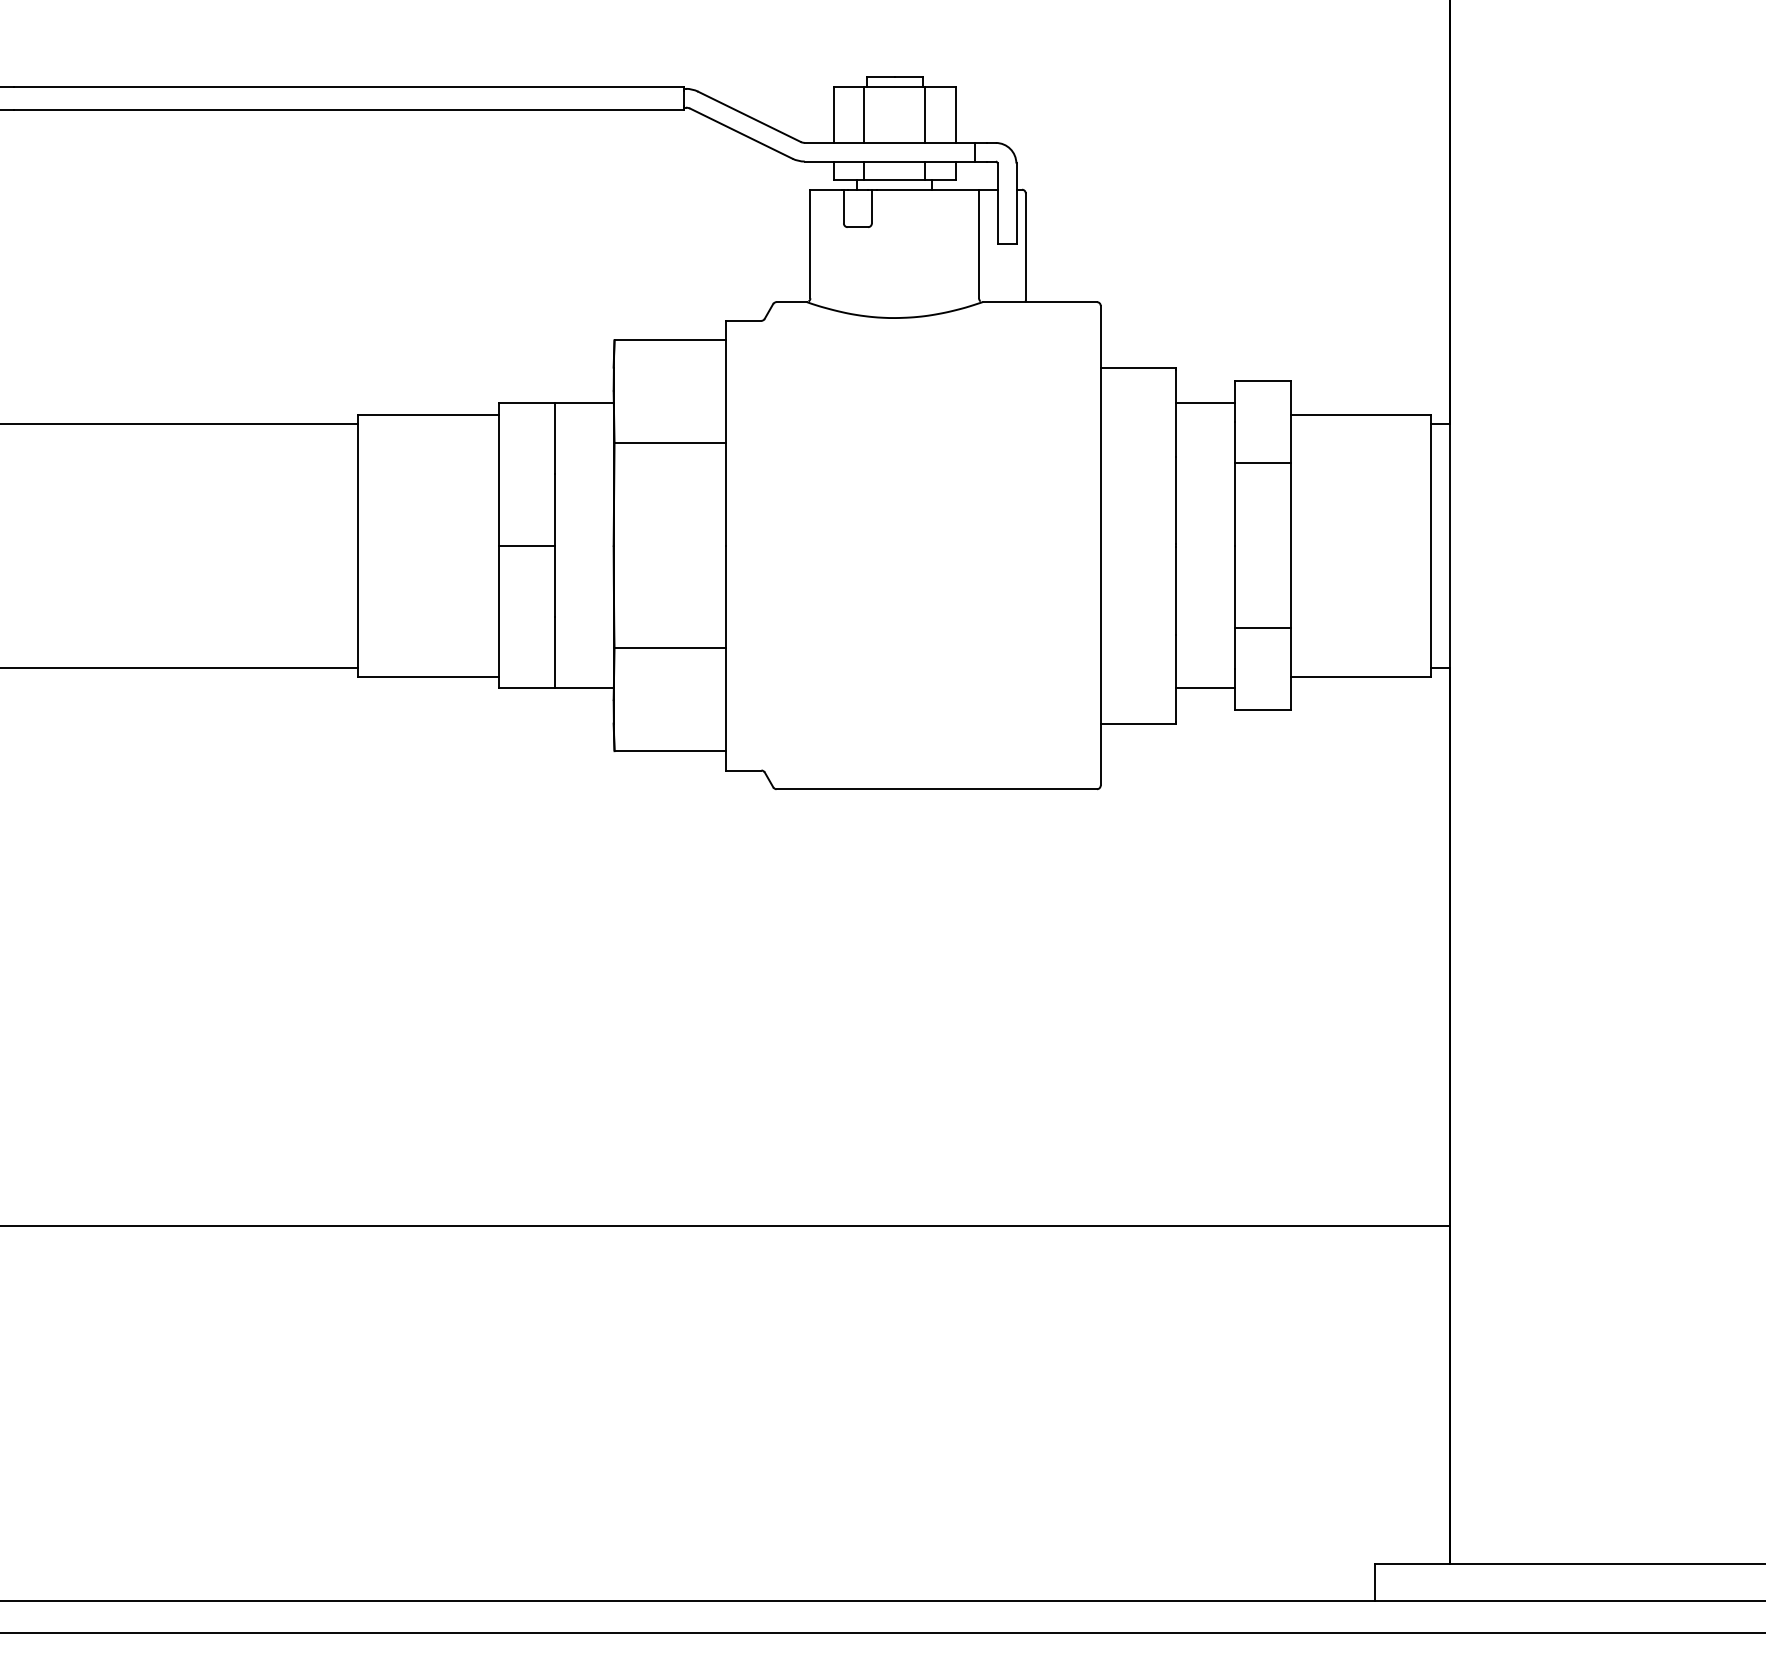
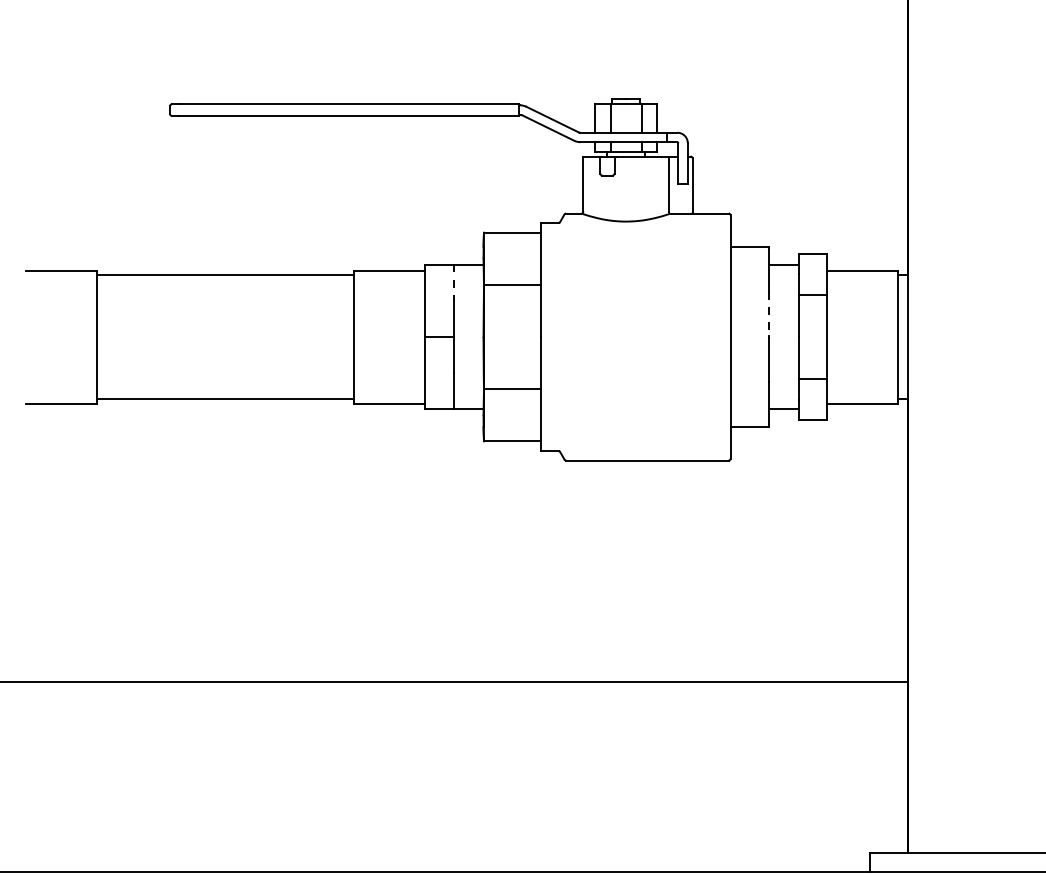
line: (554, 440) -> (453, 283), solid -> dashed
line: (1175, 501) -> (768, 314), solid -> dashed

